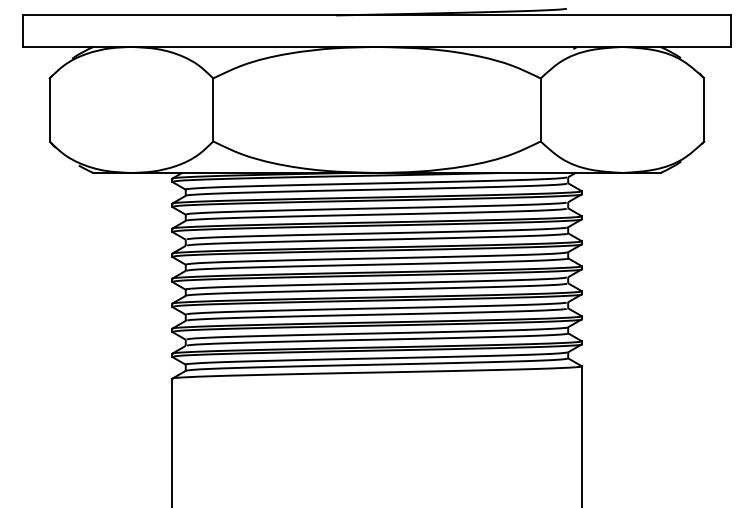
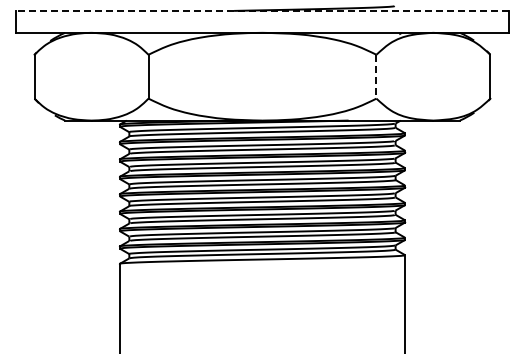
line: (377, 14) -> (262, 10), solid -> dashed
line: (540, 109) -> (376, 76), solid -> dashed

